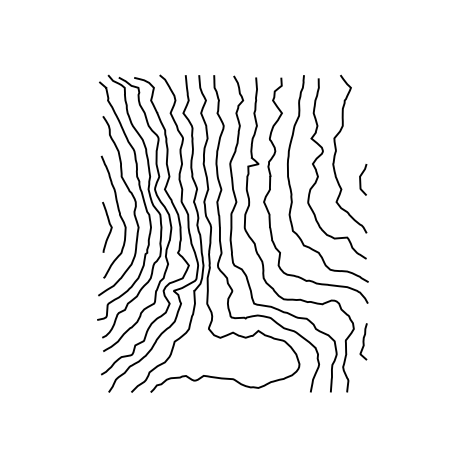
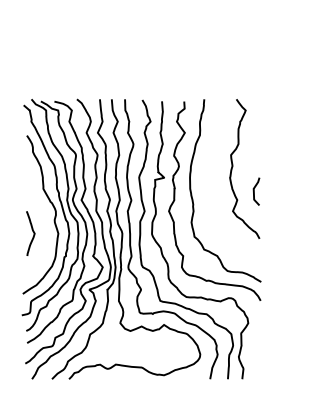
curve: (318, 174) -> (217, 186), removed
curve: (119, 216) -> (41, 224), removed
curve: (363, 341) -> (256, 334), removed

